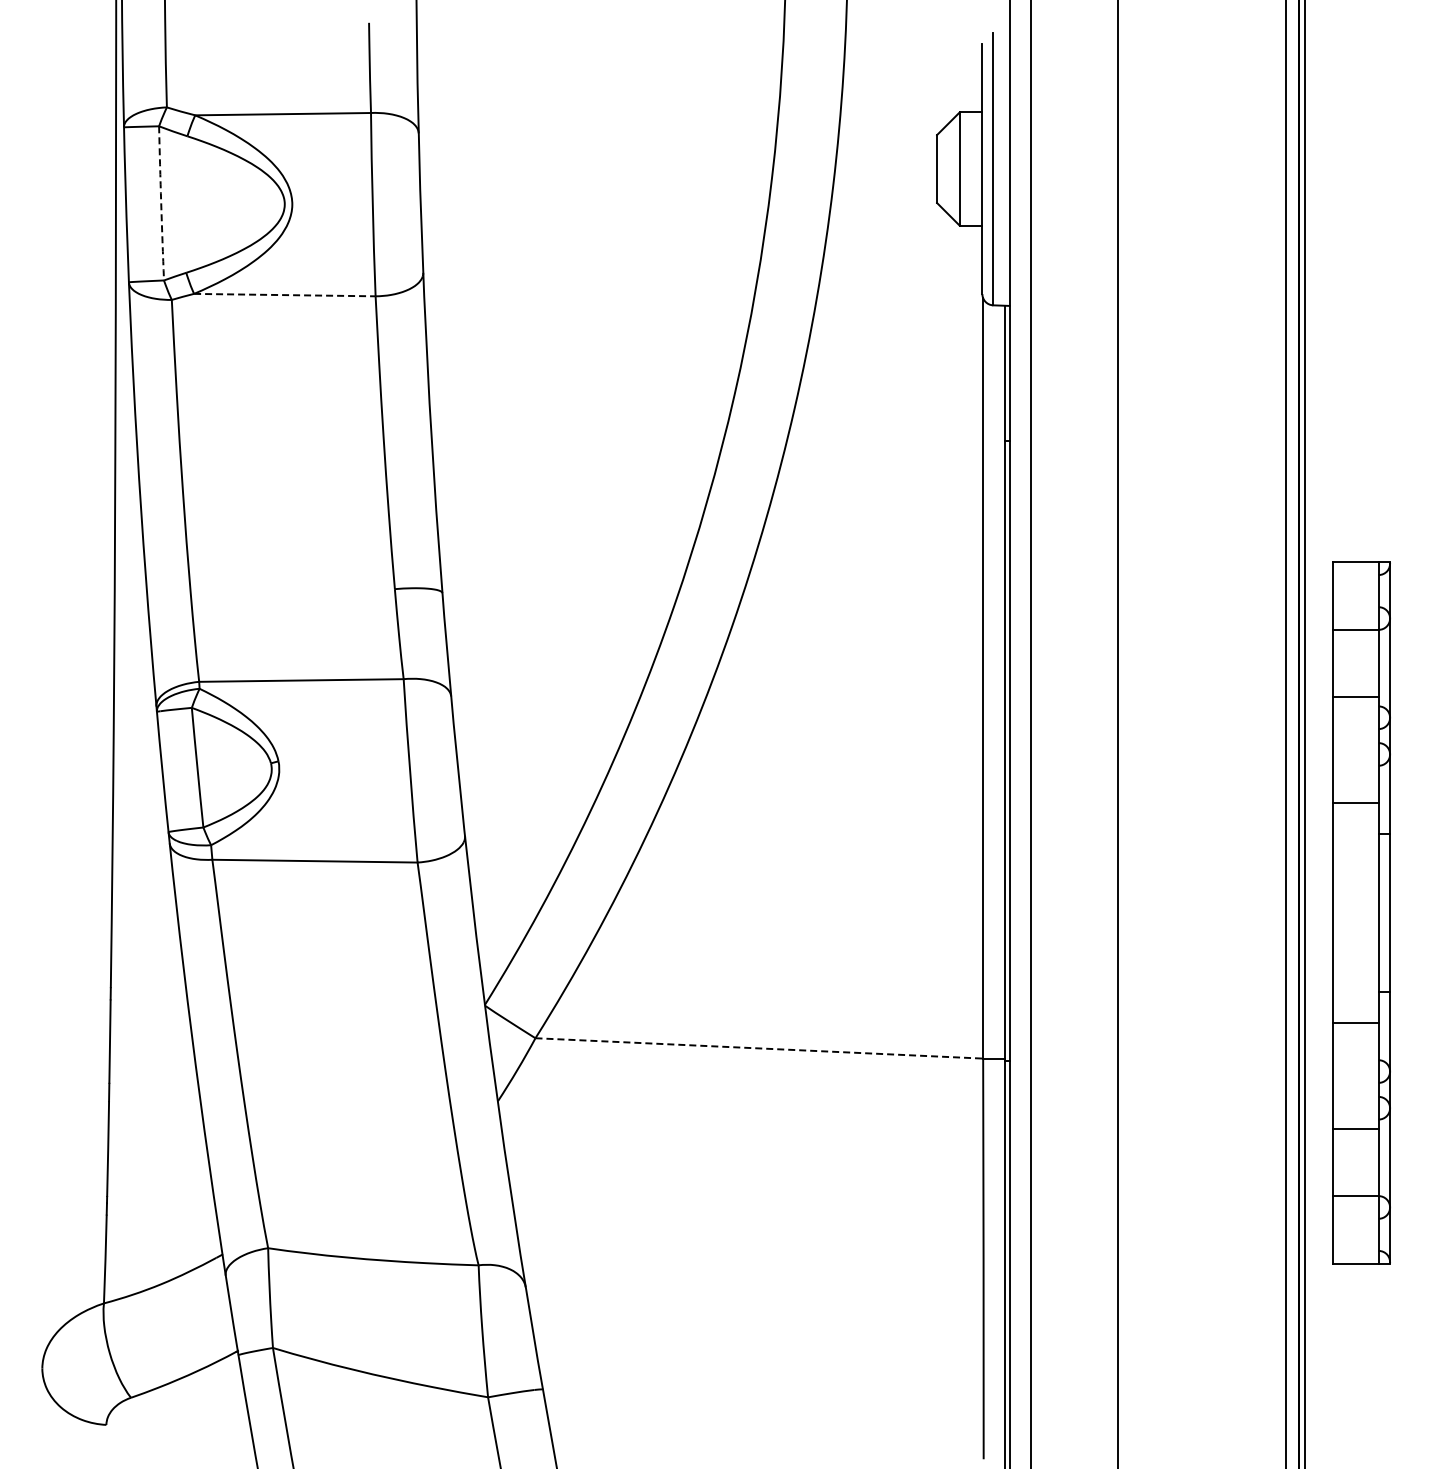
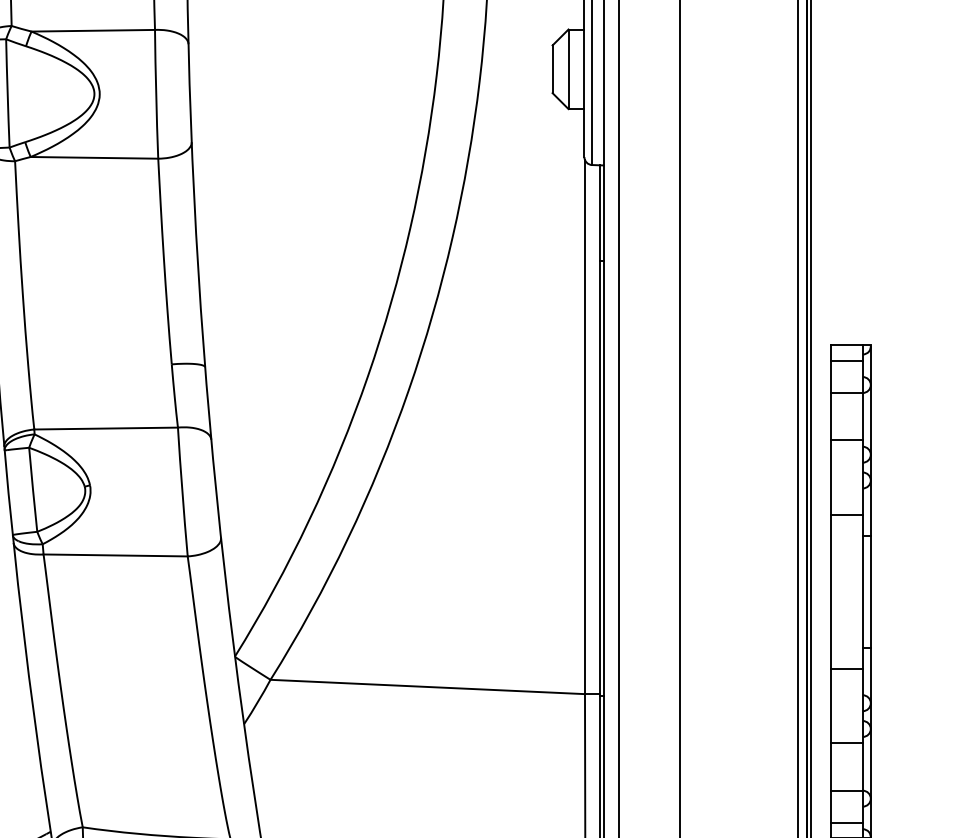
arc: (161, 203) -> (7, 93), dashed -> solid
line: (284, 295) -> (94, 158), dashed -> solid
line: (1355, 584) -> (846, 361), added
line: (759, 1048) -> (427, 687), dashed -> solid
line: (1355, 1241) -> (846, 822), added

